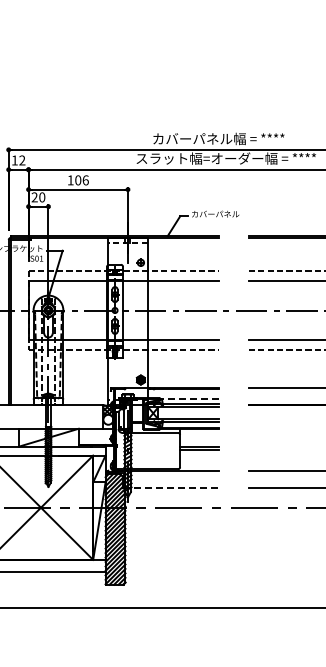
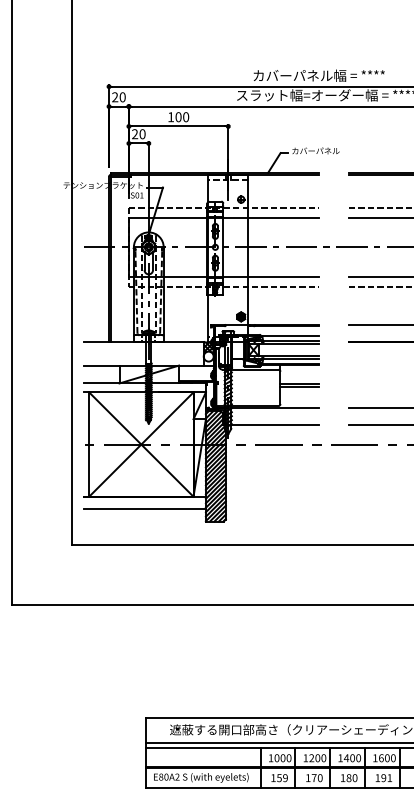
text: (18, 160) -> (118, 97), 12 -> 20
text: (86, 179) -> (186, 116), 106 -> 100
line: (189, 398) -> (289, 335), dashed -> solid
line: (171, 488) -> (271, 425), dashed -> solid

